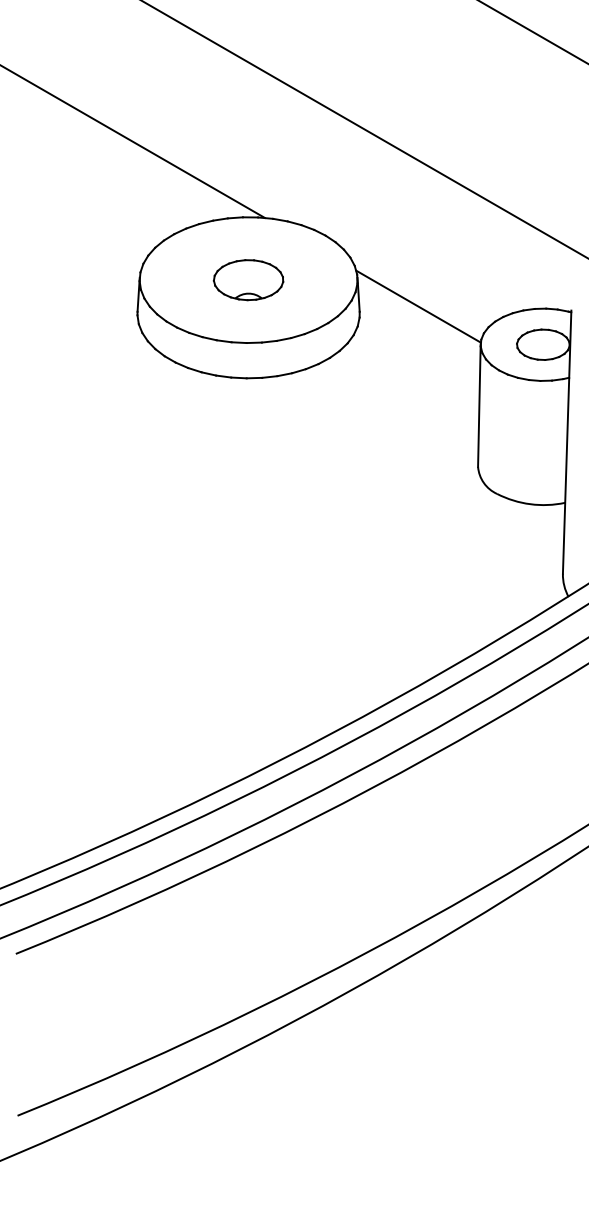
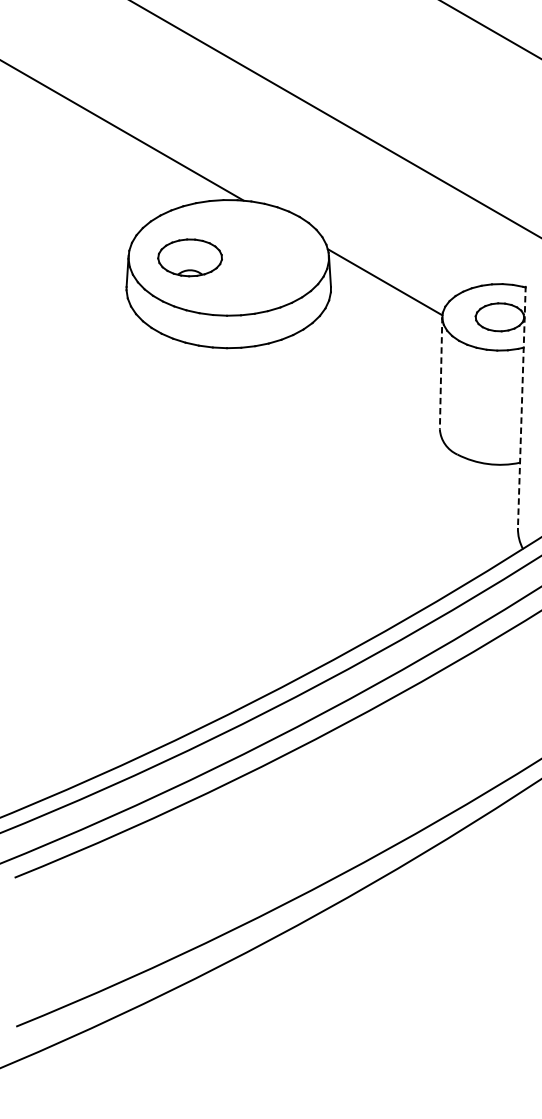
part: (248, 280) -> (190, 258), moved
line: (479, 406) -> (441, 374), solid -> dashed
line: (567, 442) -> (522, 407), solid -> dashed

